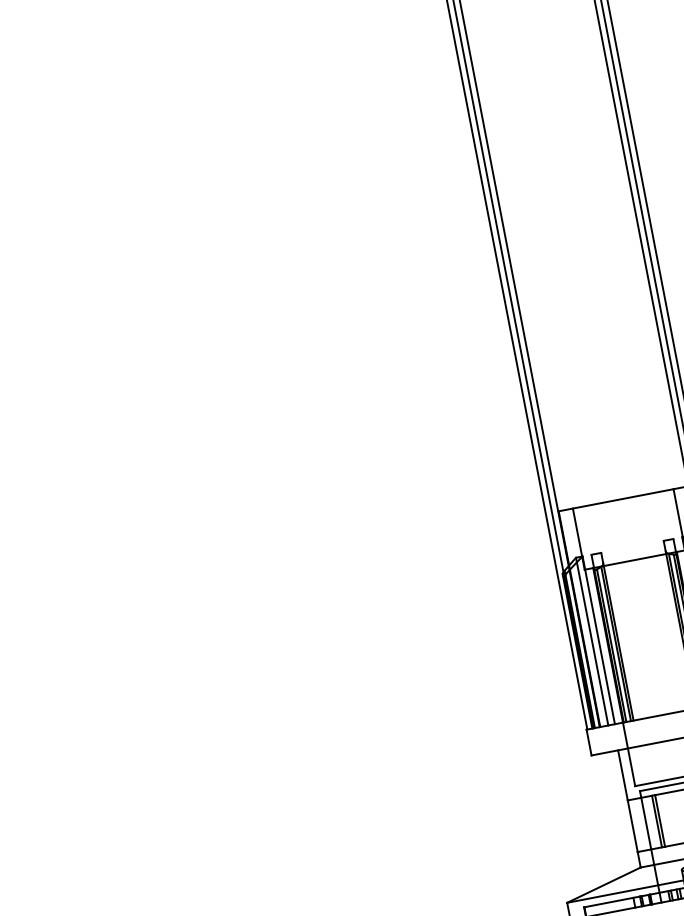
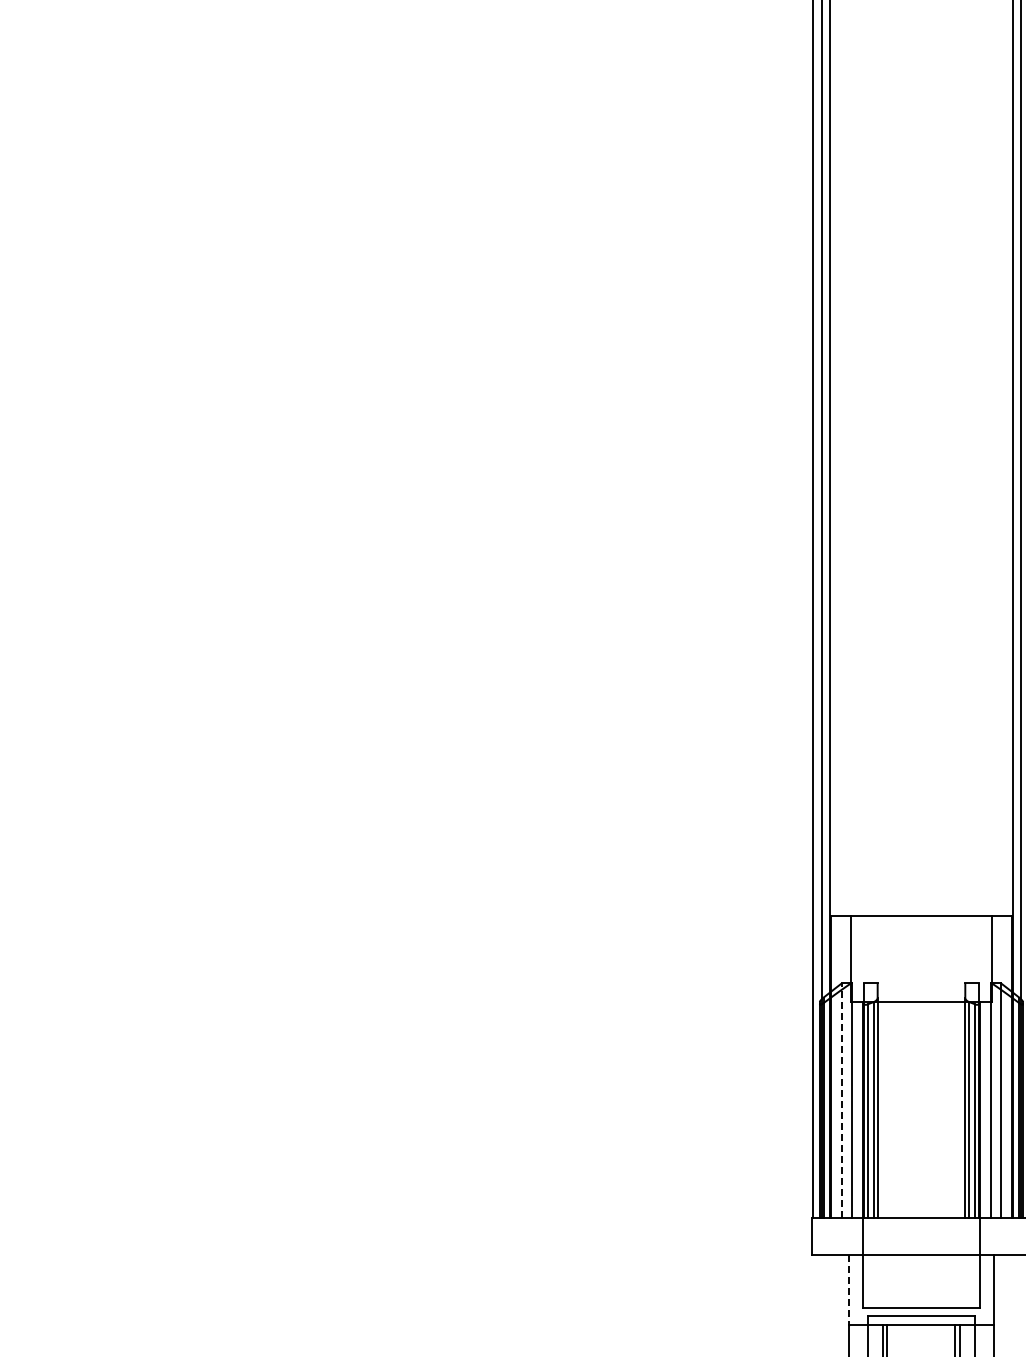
line: (592, 641) -> (842, 1100), solid -> dashed
line: (623, 775) -> (849, 1290), solid -> dashed

